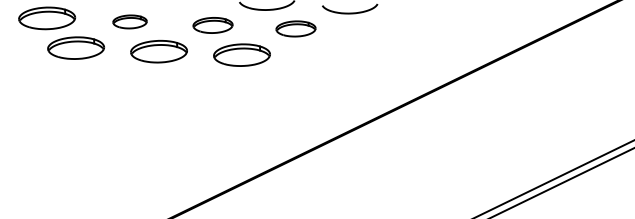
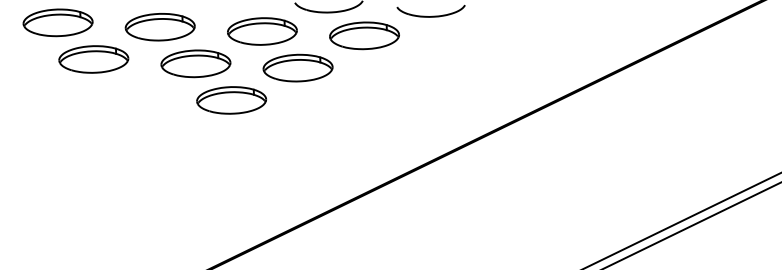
part: (129, 21) -> (159, 26), size x1.67
part: (212, 25) -> (261, 31), size x1.43
part: (295, 28) -> (363, 35), size x1.43
part: (187, 81) -> (230, 100), added

